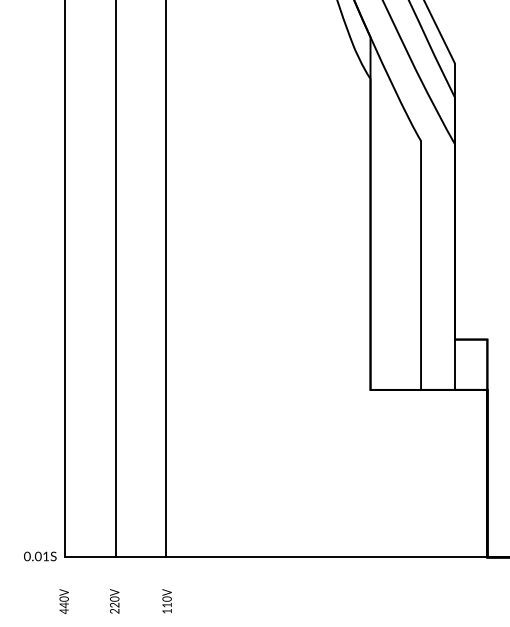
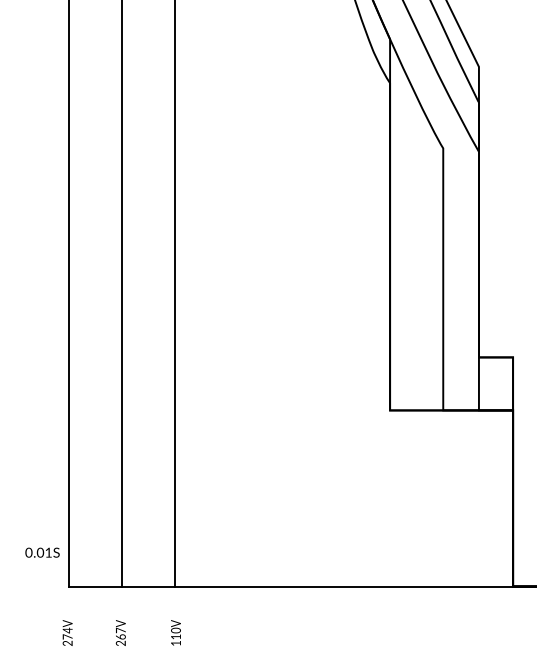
text: (40, 556) -> (42, 552), moved
text: (114, 601) -> (120, 633), 220V -> 267V
text: (64, 604) -> (67, 636), 440V -> 274V

